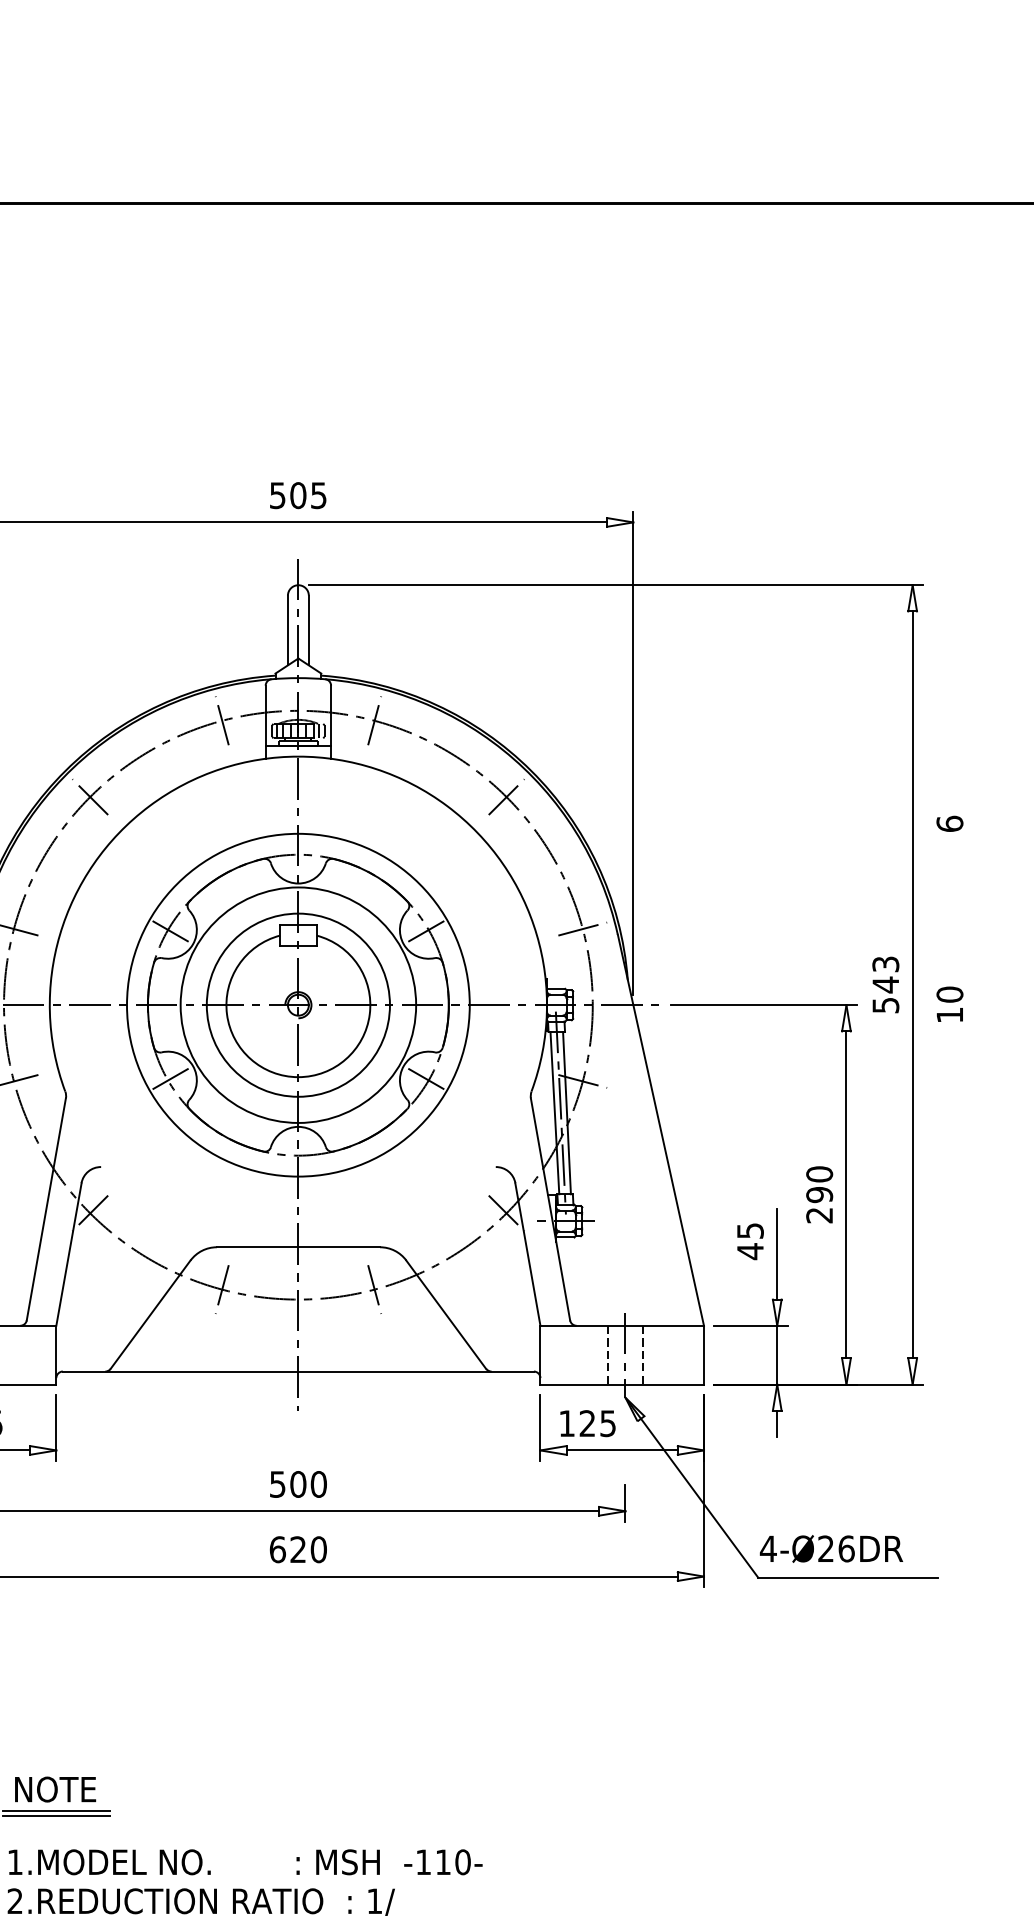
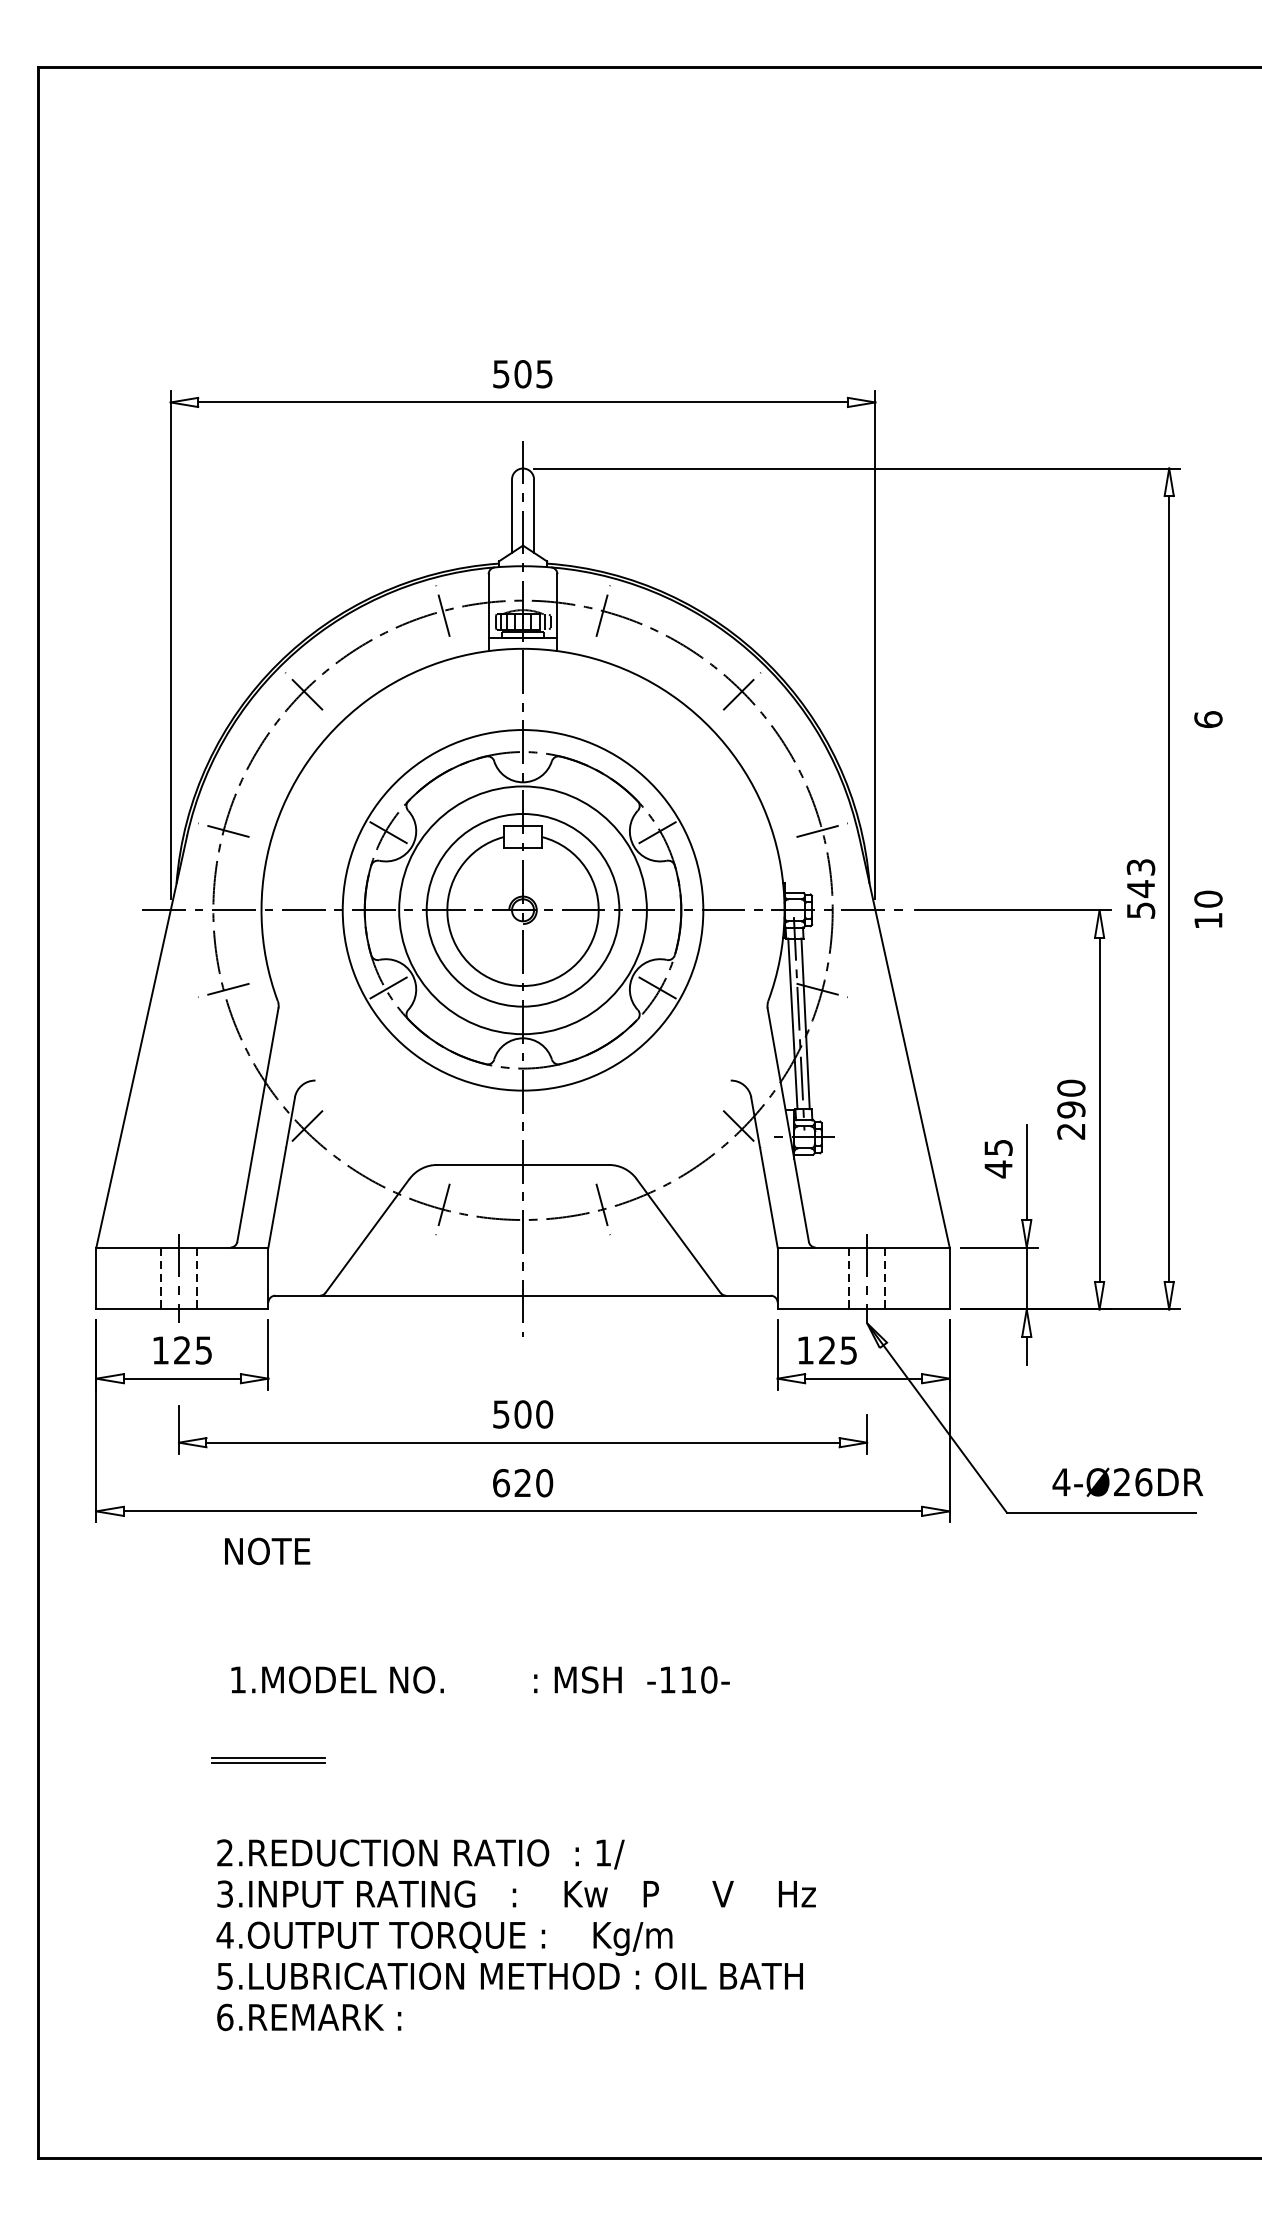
text: (831, 1548) -> (1127, 1481), moved
text: (55, 1789) -> (267, 1551), moved
text: (245, 1861) -> (480, 1679), moved

